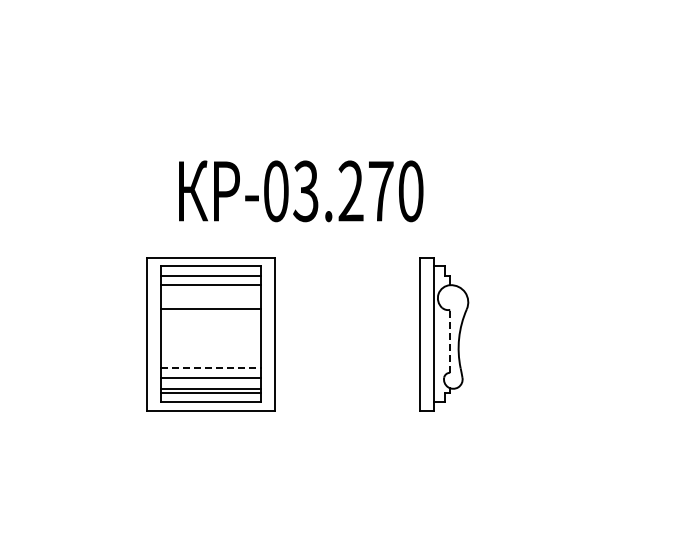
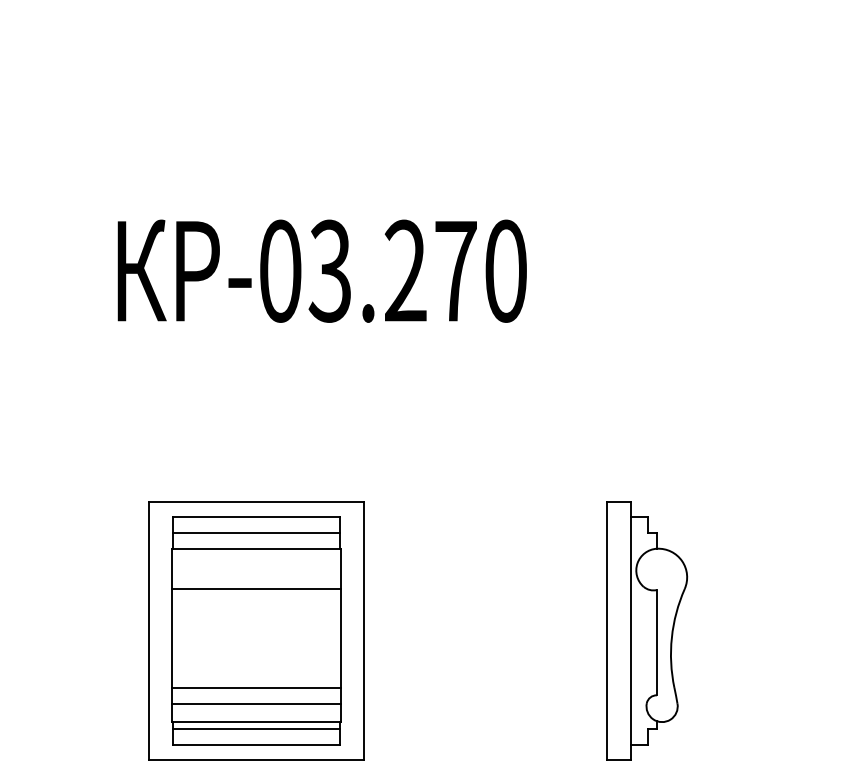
text: (301, 191) -> (322, 271), moved
line: (450, 340) -> (657, 641), dashed -> solid
line: (211, 368) -> (257, 688), dashed -> solid

